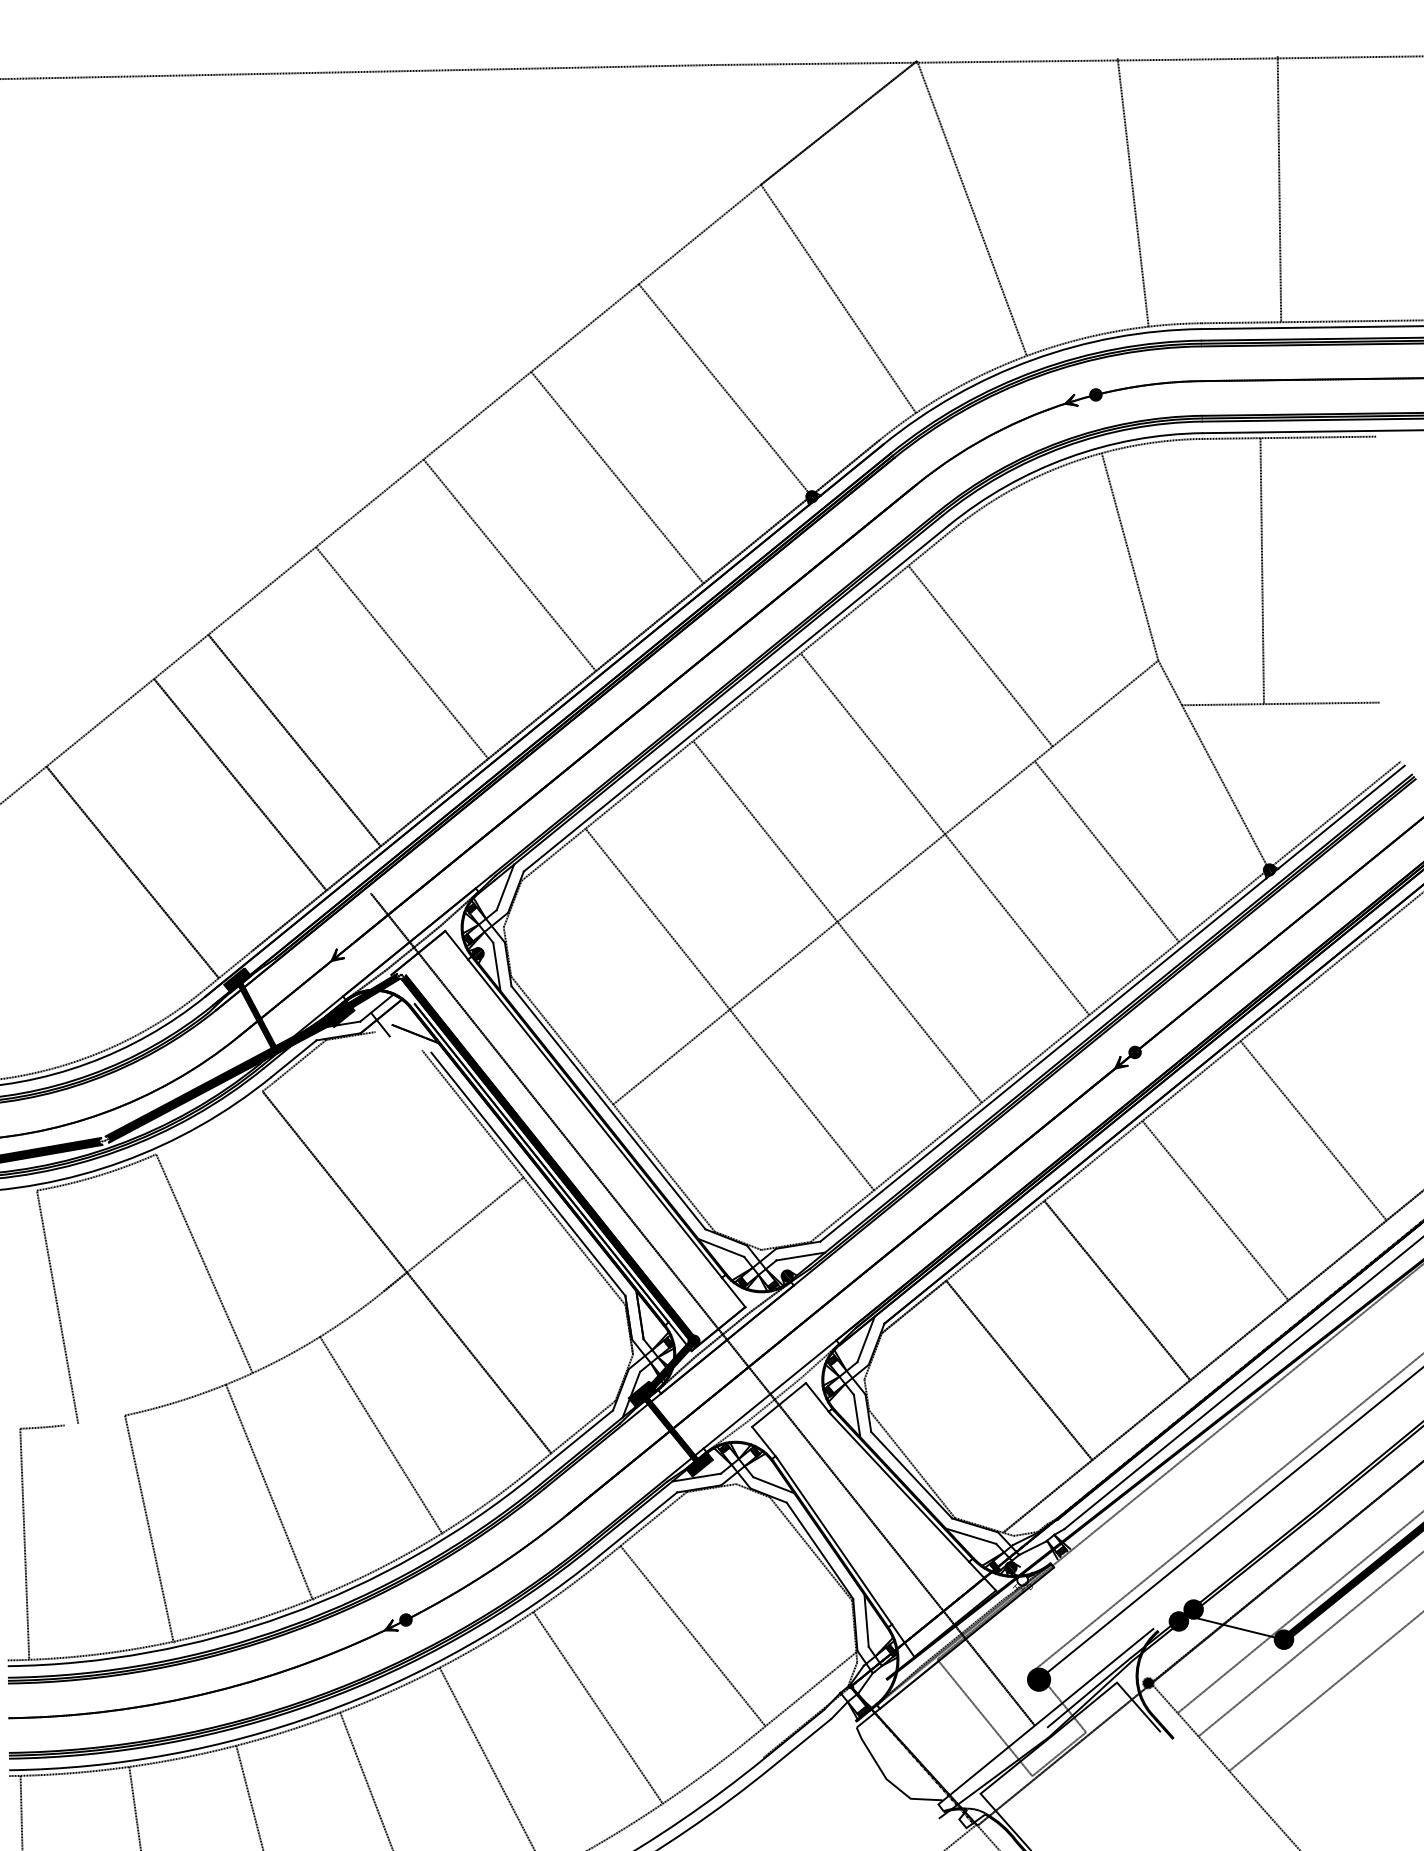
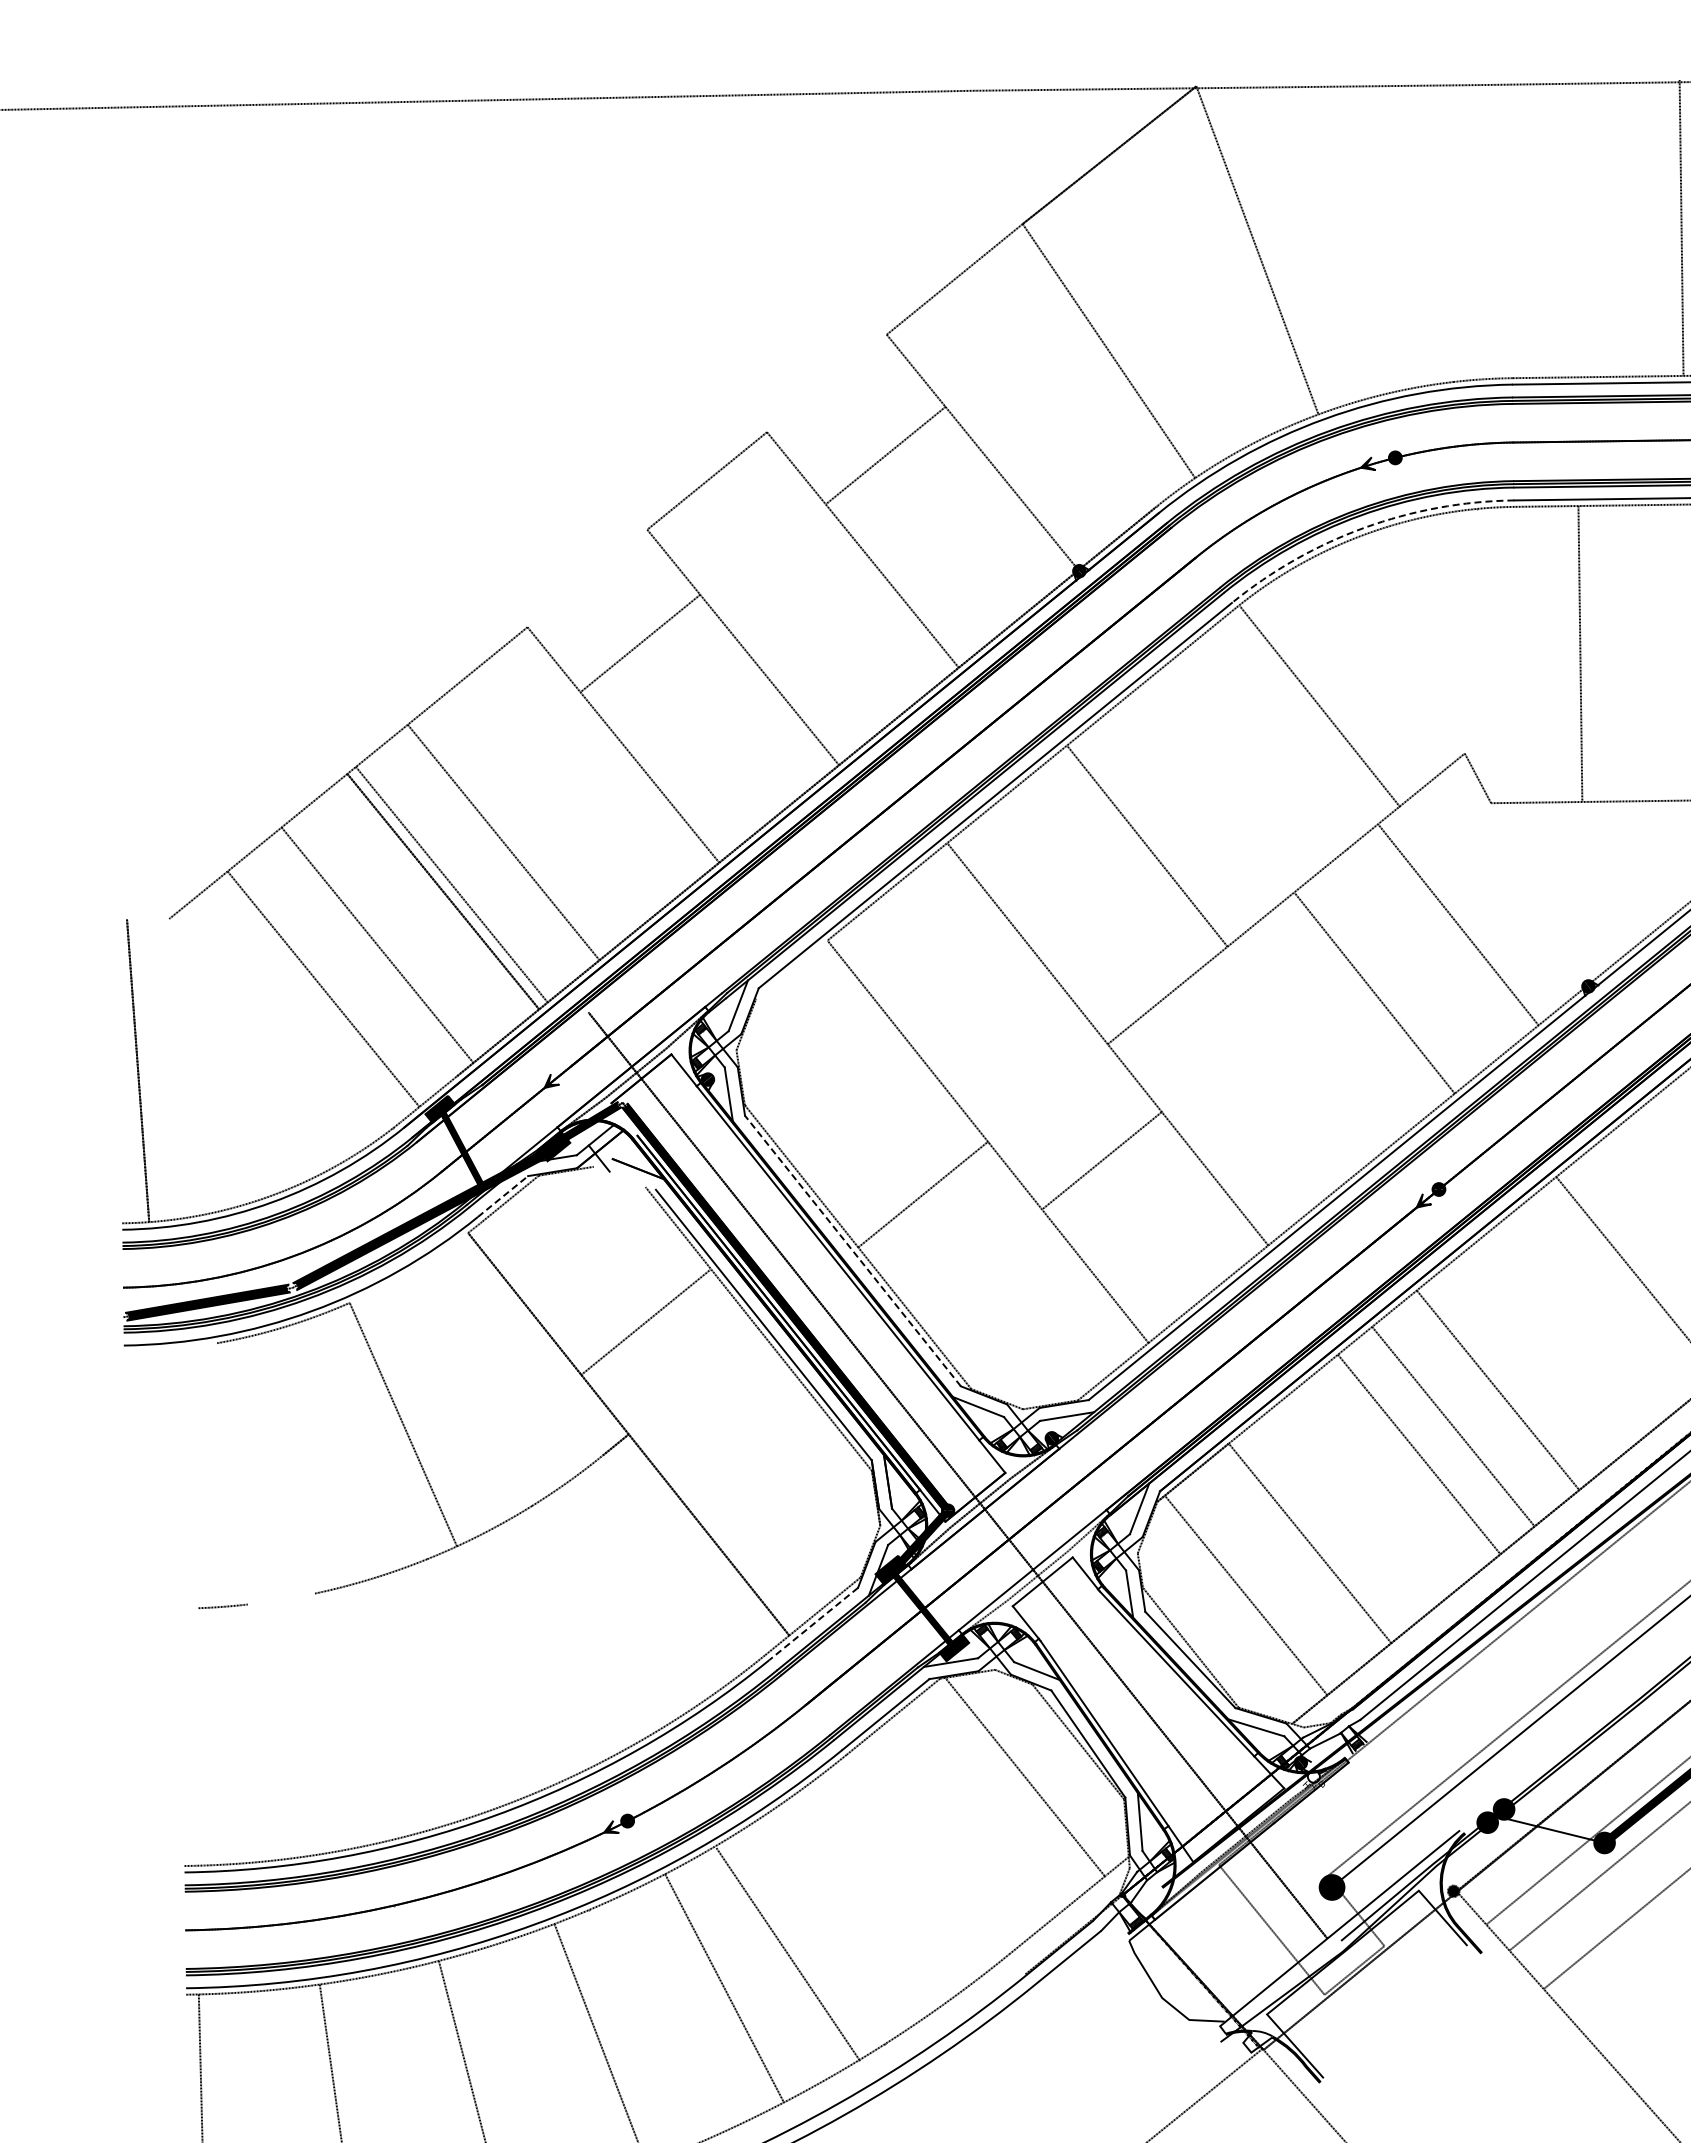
line: (1279, 189) -> (1681, 228), moved
line: (1132, 192) -> (1436, 232), removed
line: (584, 328) -> (885, 455), moved
arc: (1068, 457) -> (1364, 527), solid -> dashed
line: (369, 503) -> (640, 643), moved
line: (1129, 556) -> (1432, 637), removed
line: (980, 656) -> (1319, 706), moved
line: (294, 740) -> (451, 884), moved
line: (1225, 787) -> (1539, 894), removed
line: (1106, 851) -> (1458, 924), moved
line: (553, 854) -> (791, 969), removed
line: (132, 871) -> (377, 944), moved
line: (1016, 923) -> (1374, 992), moved
line: (783, 965) -> (1102, 1159), moved
line: (294, 1058) -> (503, 1196), solid -> dashed
line: (608, 1107) -> (852, 1250), solid -> dashed
line: (1215, 1210) -> (1453, 1426), moved
line: (465, 1224) -> (645, 1322), moved
line: (1116, 1290) -> (1497, 1390), moved
line: (57, 1306) -> (239, 1472), removed
line: (1018, 1370) -> (1245, 1595), moved
line: (380, 1435) -> (599, 1615), removed
line: (573, 1443) -> (813, 1624), solid -> dashed
line: (269, 1491) -> (475, 1678), removed
line: (148, 1528) -> (341, 1719), removed
line: (24, 1544) -> (203, 1736), removed
line: (692, 1635) -> (1024, 1776), moved
line: (598, 1707) -> (788, 1954), moved

